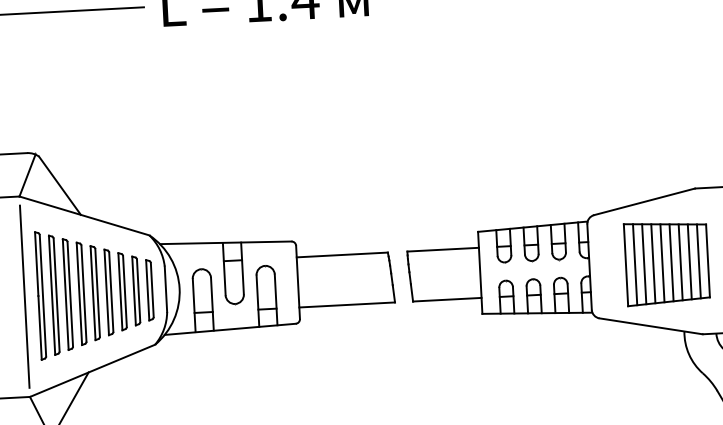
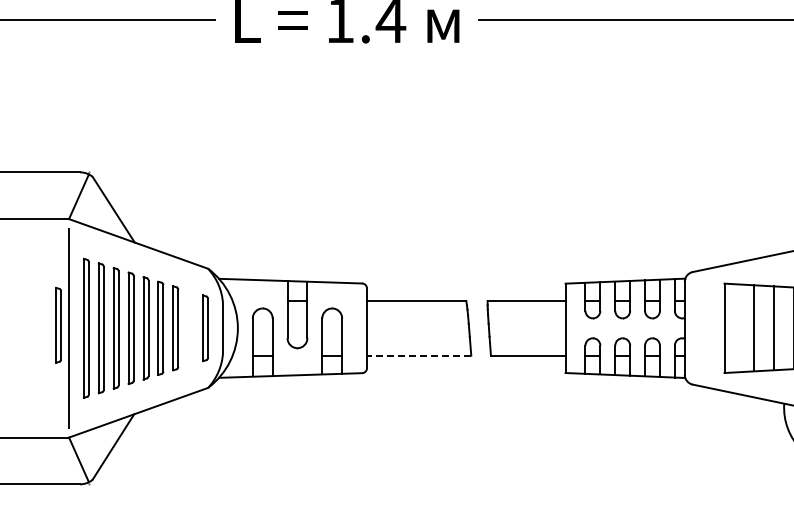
line: (681, 261) -> (784, 327), removed
line: (662, 262) -> (764, 327), removed
line: (644, 263) -> (744, 327), removed
line: (635, 264) -> (734, 328), removed
part: (136, 291) -> (58, 325), moved
line: (346, 304) -> (418, 355), solid -> dashed

